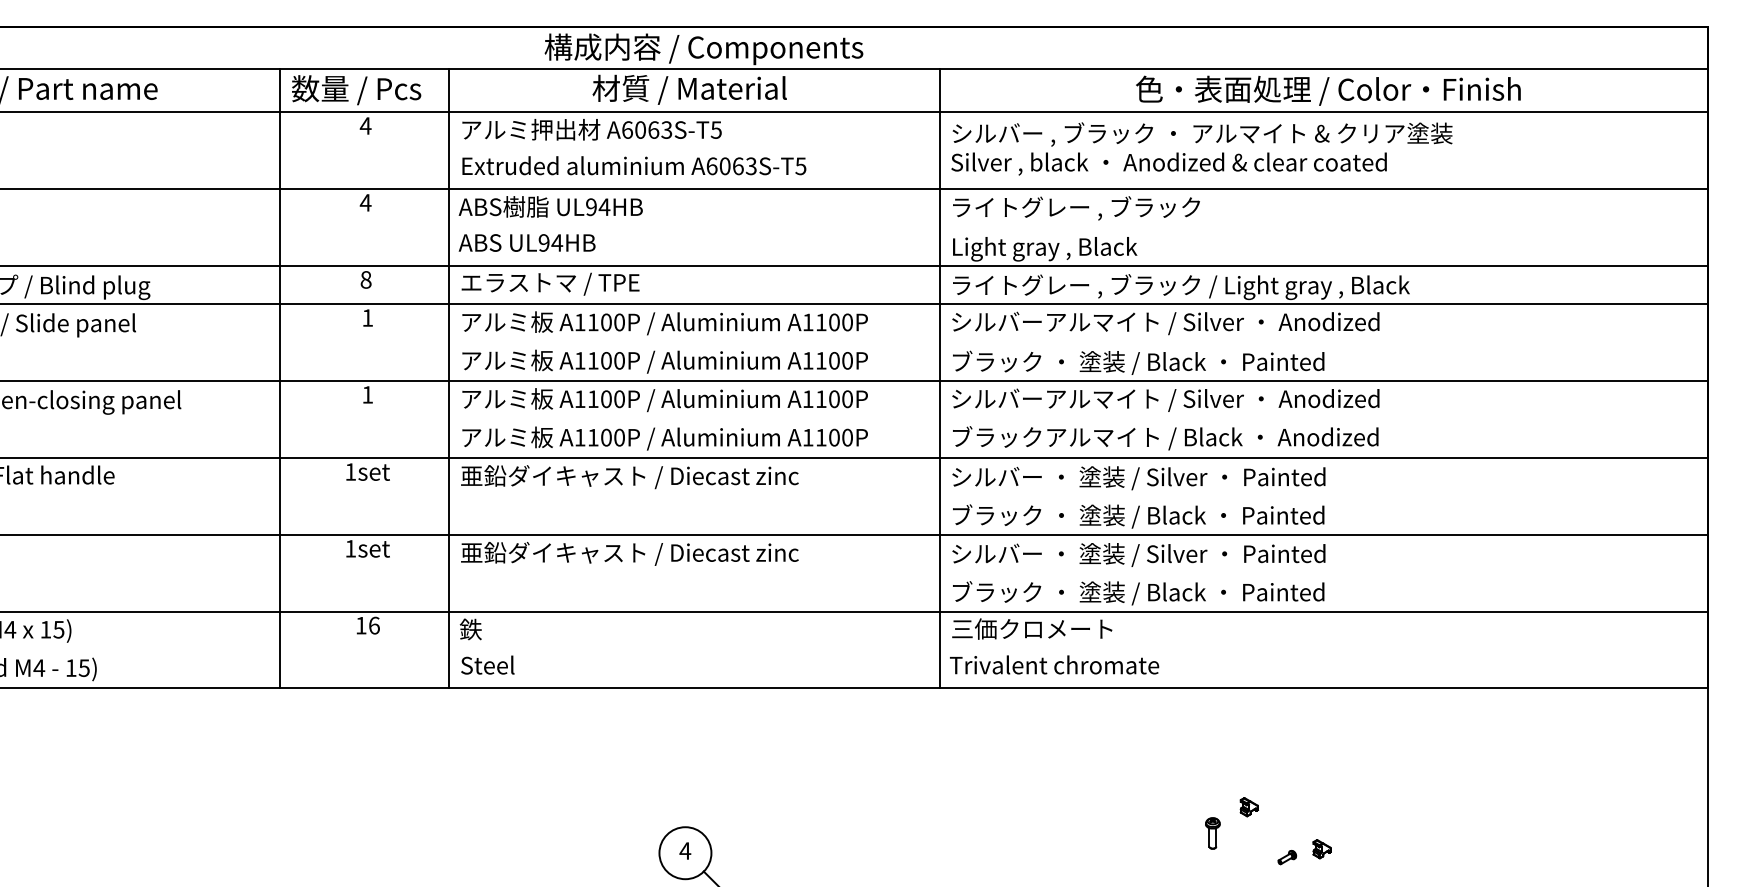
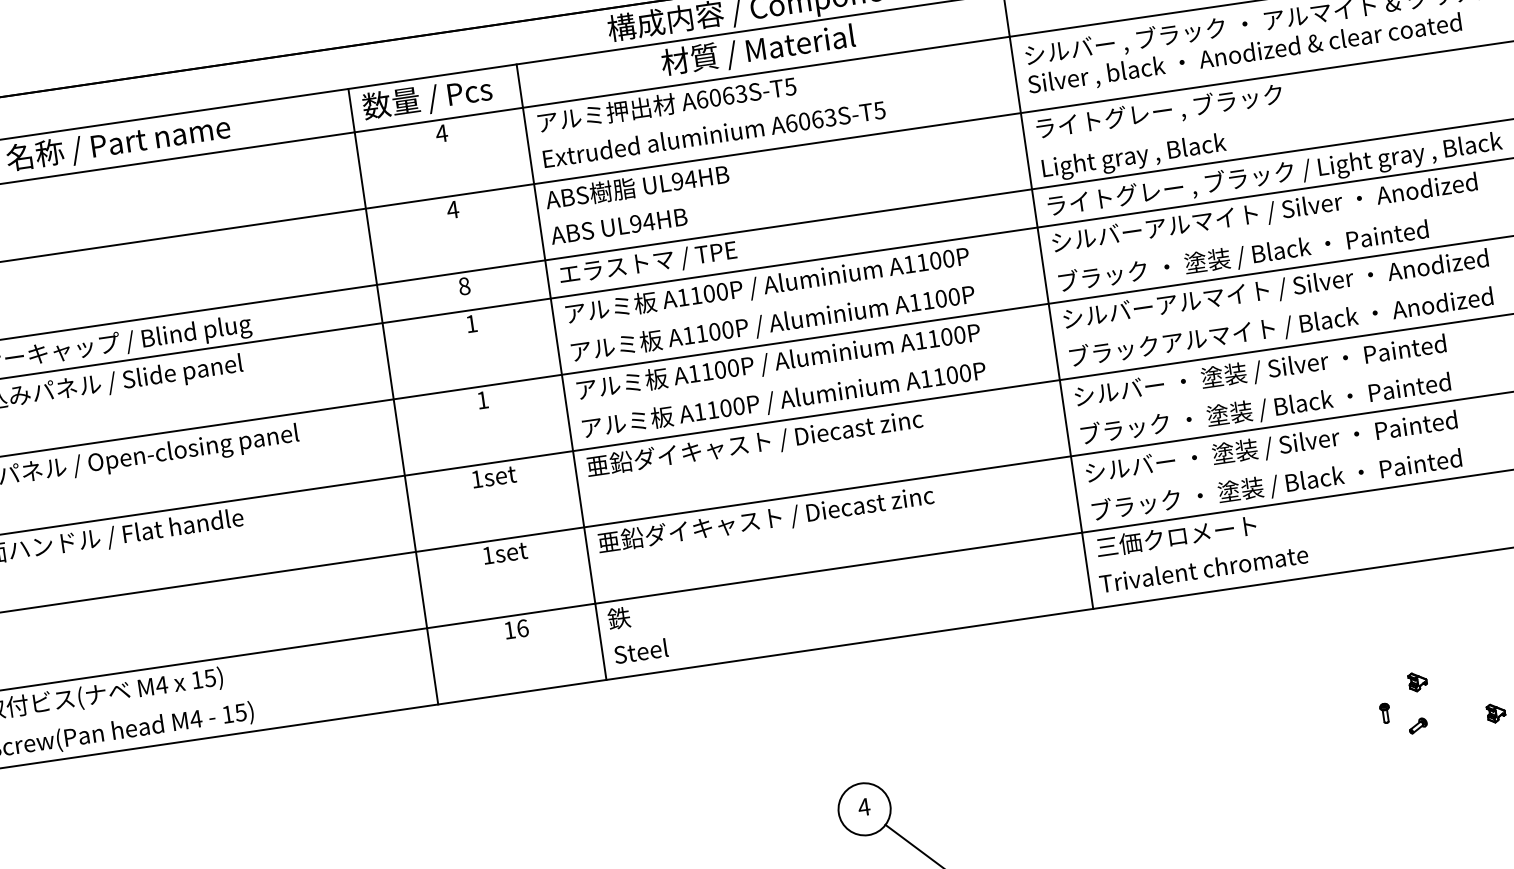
part: (1212, 833) -> (1385, 713), size x0.62
part: (1287, 857) -> (1418, 725), moved

